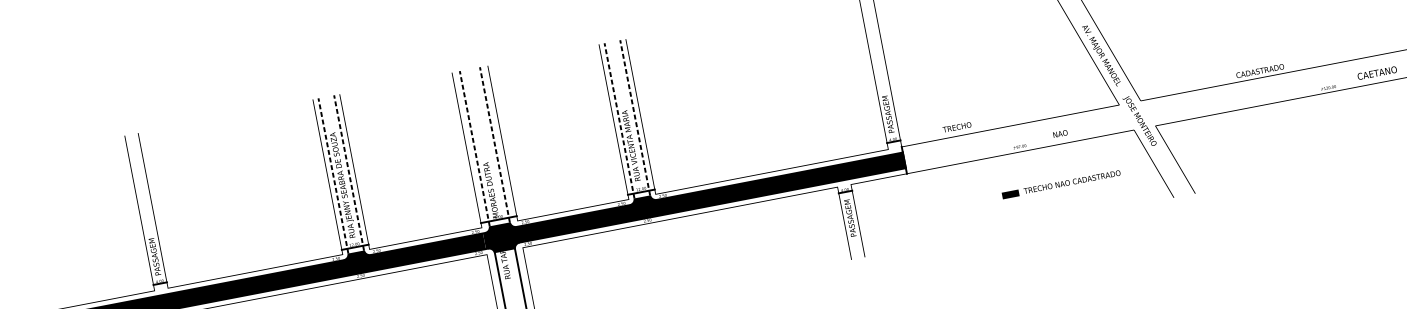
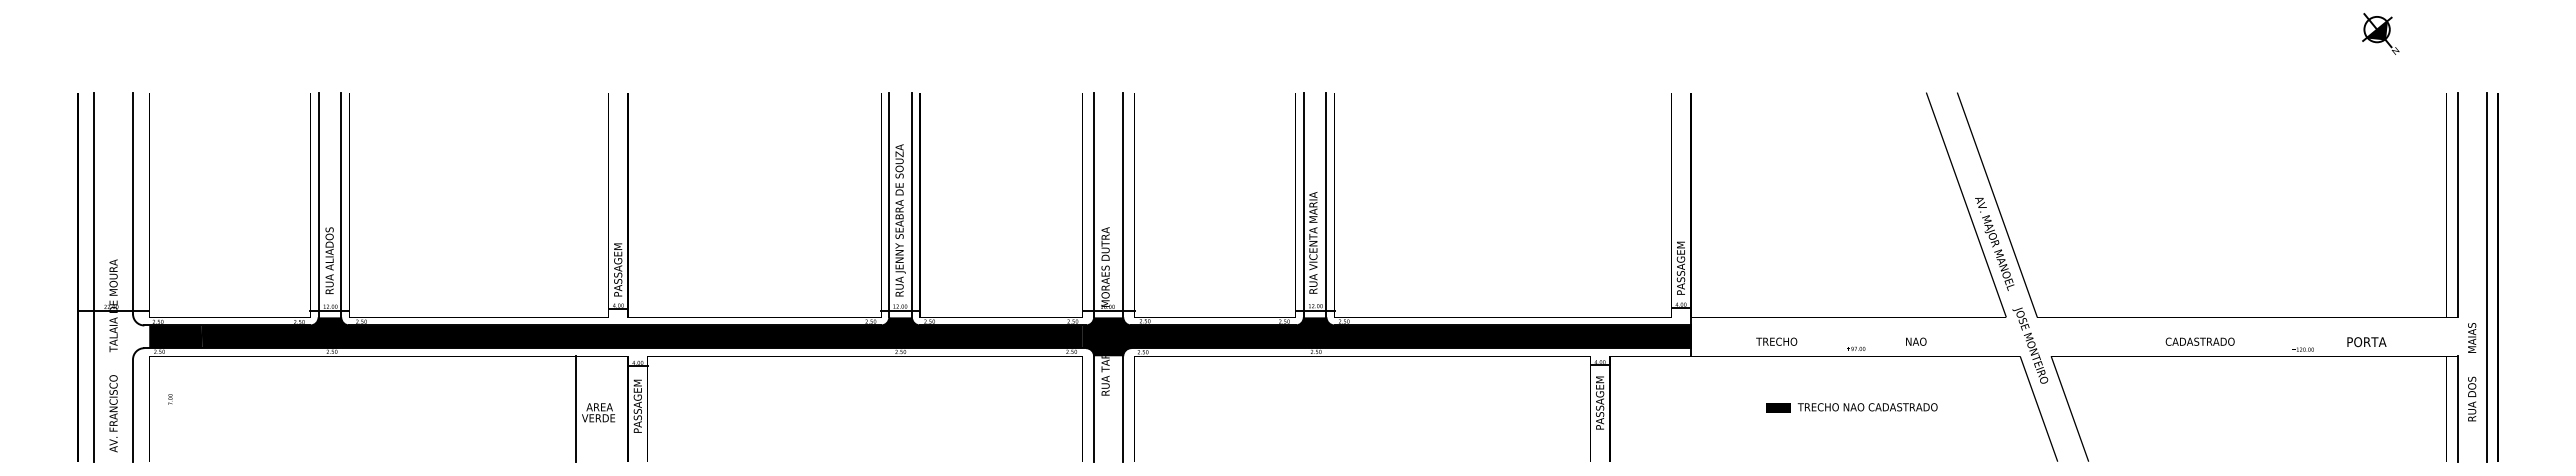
text: (1259, 70) -> (2199, 341), moved
text: (1377, 73) -> (2375, 342), CAETANO -> PORTA
line: (635, 117) -> (1326, 204), dashed -> solid
line: (619, 120) -> (1303, 204), dashed -> solid
text: (956, 127) -> (1776, 341), moved
line: (495, 144) -> (1123, 204), dashed -> solid
line: (475, 148) -> (1094, 204), dashed -> solid
line: (348, 172) -> (911, 204), dashed -> solid
line: (333, 175) -> (889, 204), dashed -> solid
text: (1061, 184) -> (1851, 407), moved

